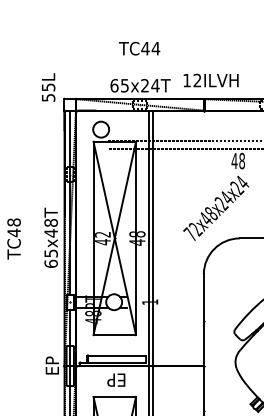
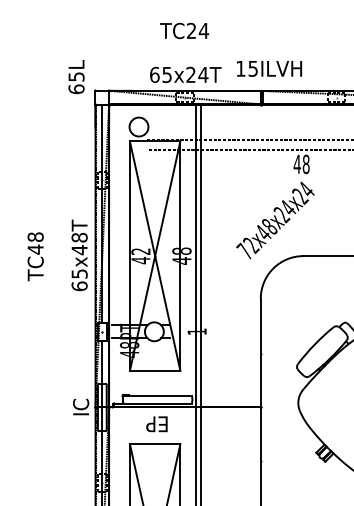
text: (145, 48) -> (191, 30), TC44 -> TC24
text: (196, 80) -> (252, 68), 12ILVH -> 15ILVH
text: (48, 98) -> (76, 89), 55L -> 65L
text: (52, 365) -> (81, 406), EP -> IC

